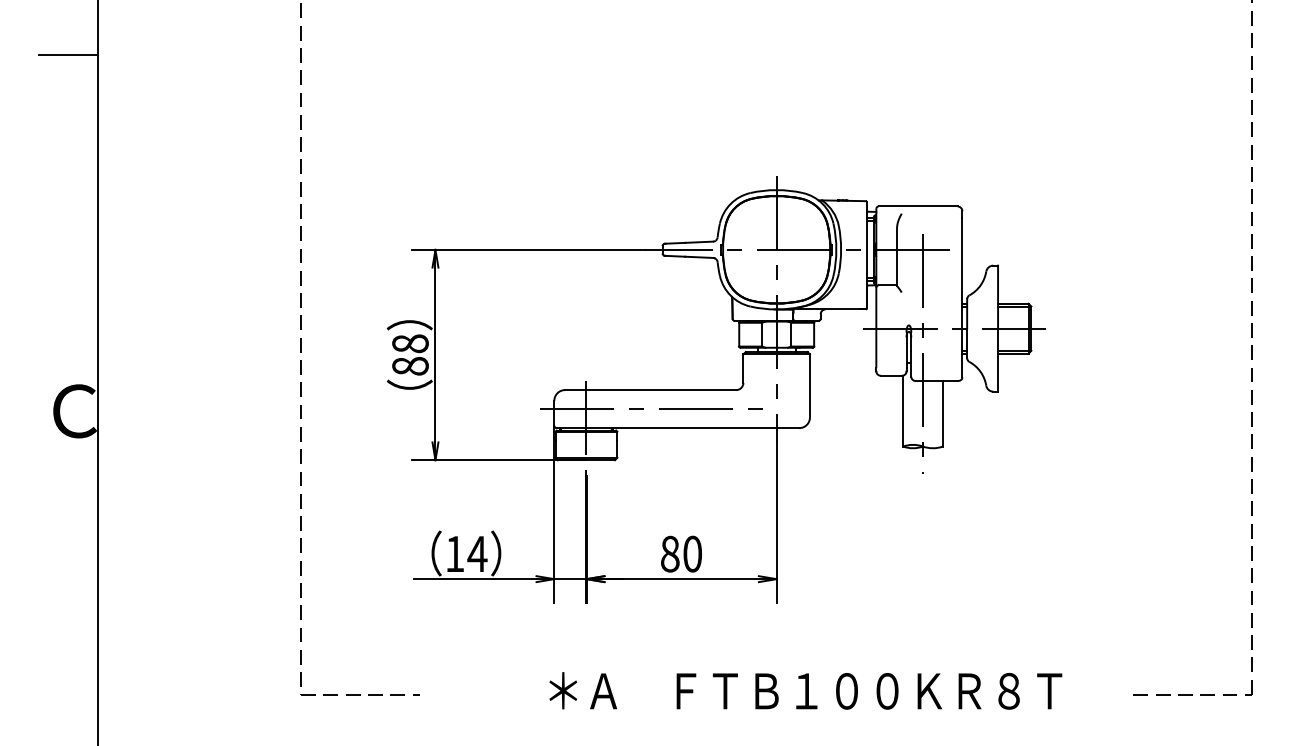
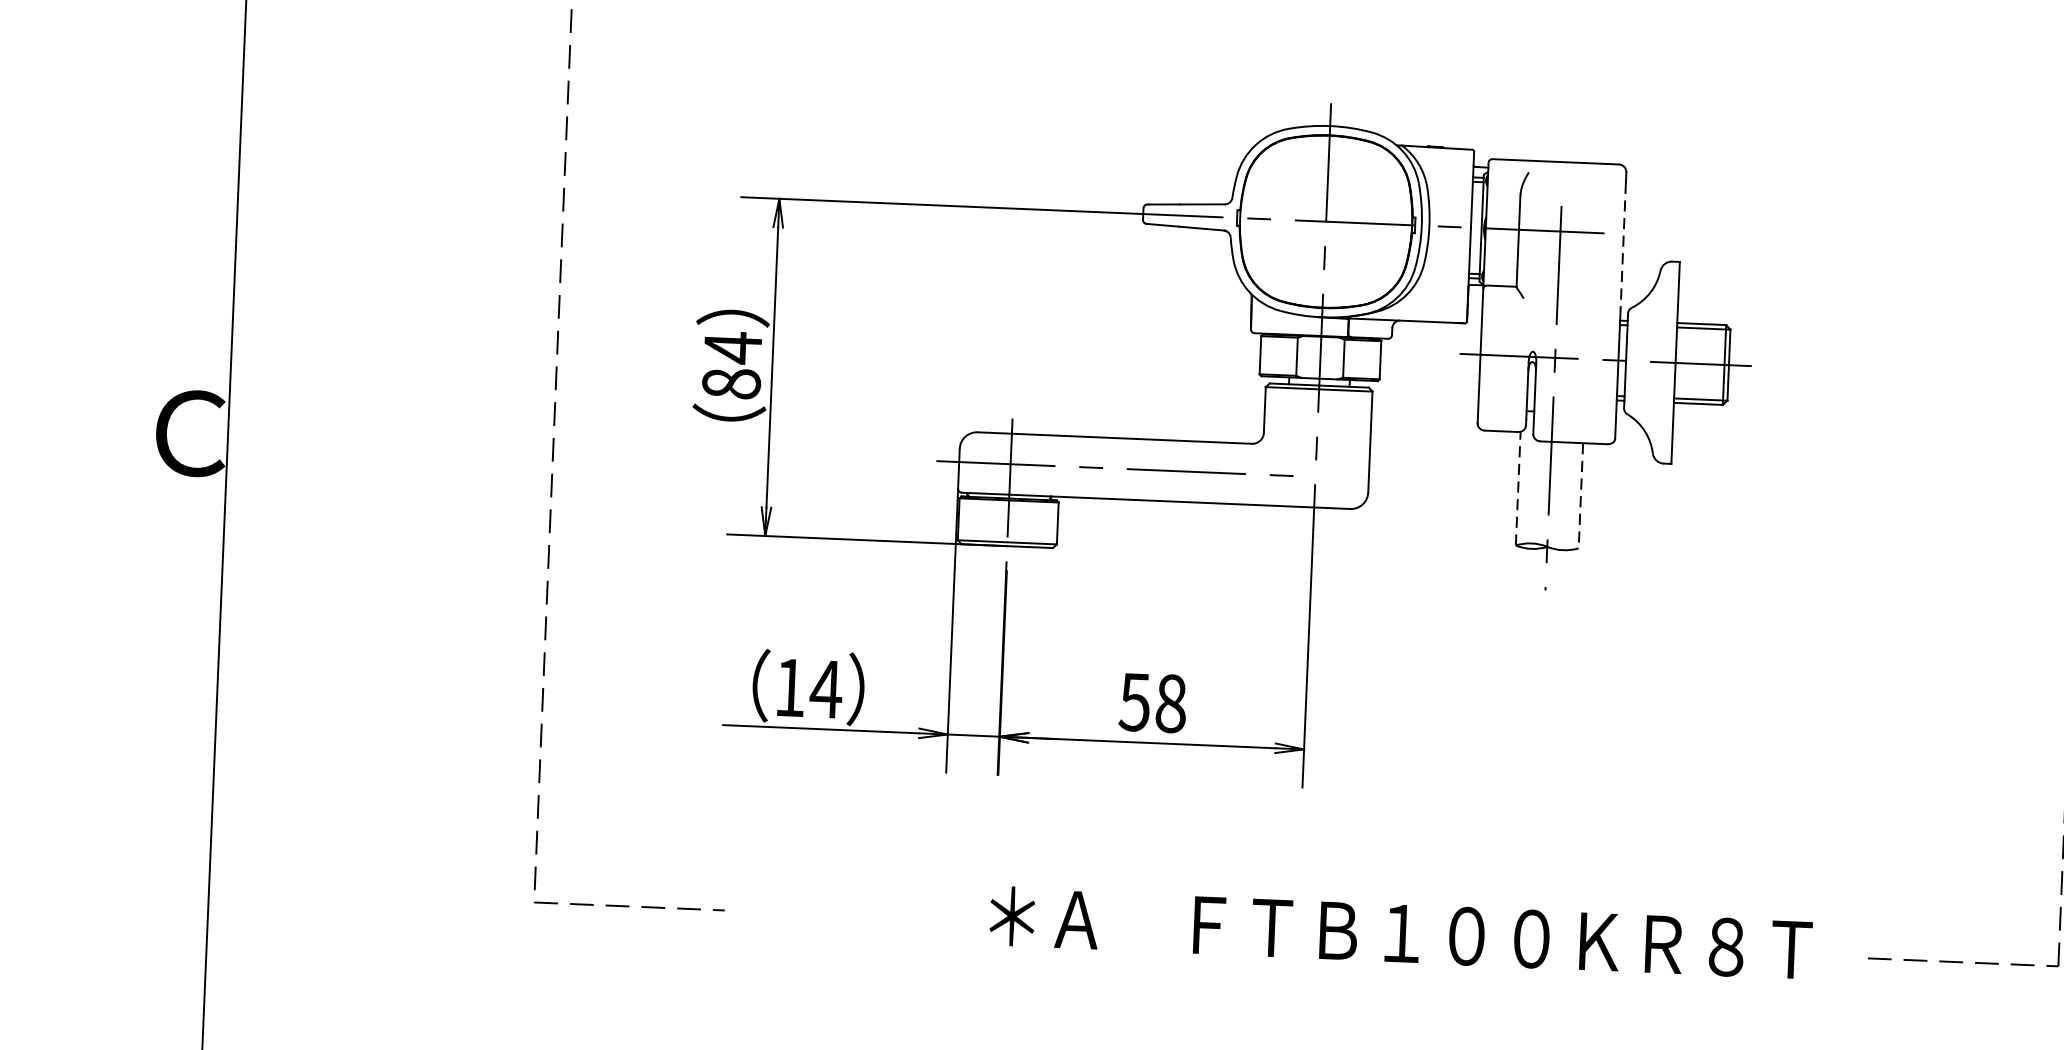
line: (962, 257) -> (1623, 246), solid -> dashed
text: (410, 343) -> (733, 347), 88 -> 84
line: (903, 410) -> (1518, 487), solid -> dashed
line: (942, 413) -> (1580, 495), solid -> dashed
text: (681, 553) -> (1153, 701), 80 -> 58
text: (805, 690) -> (1400, 932), moved

